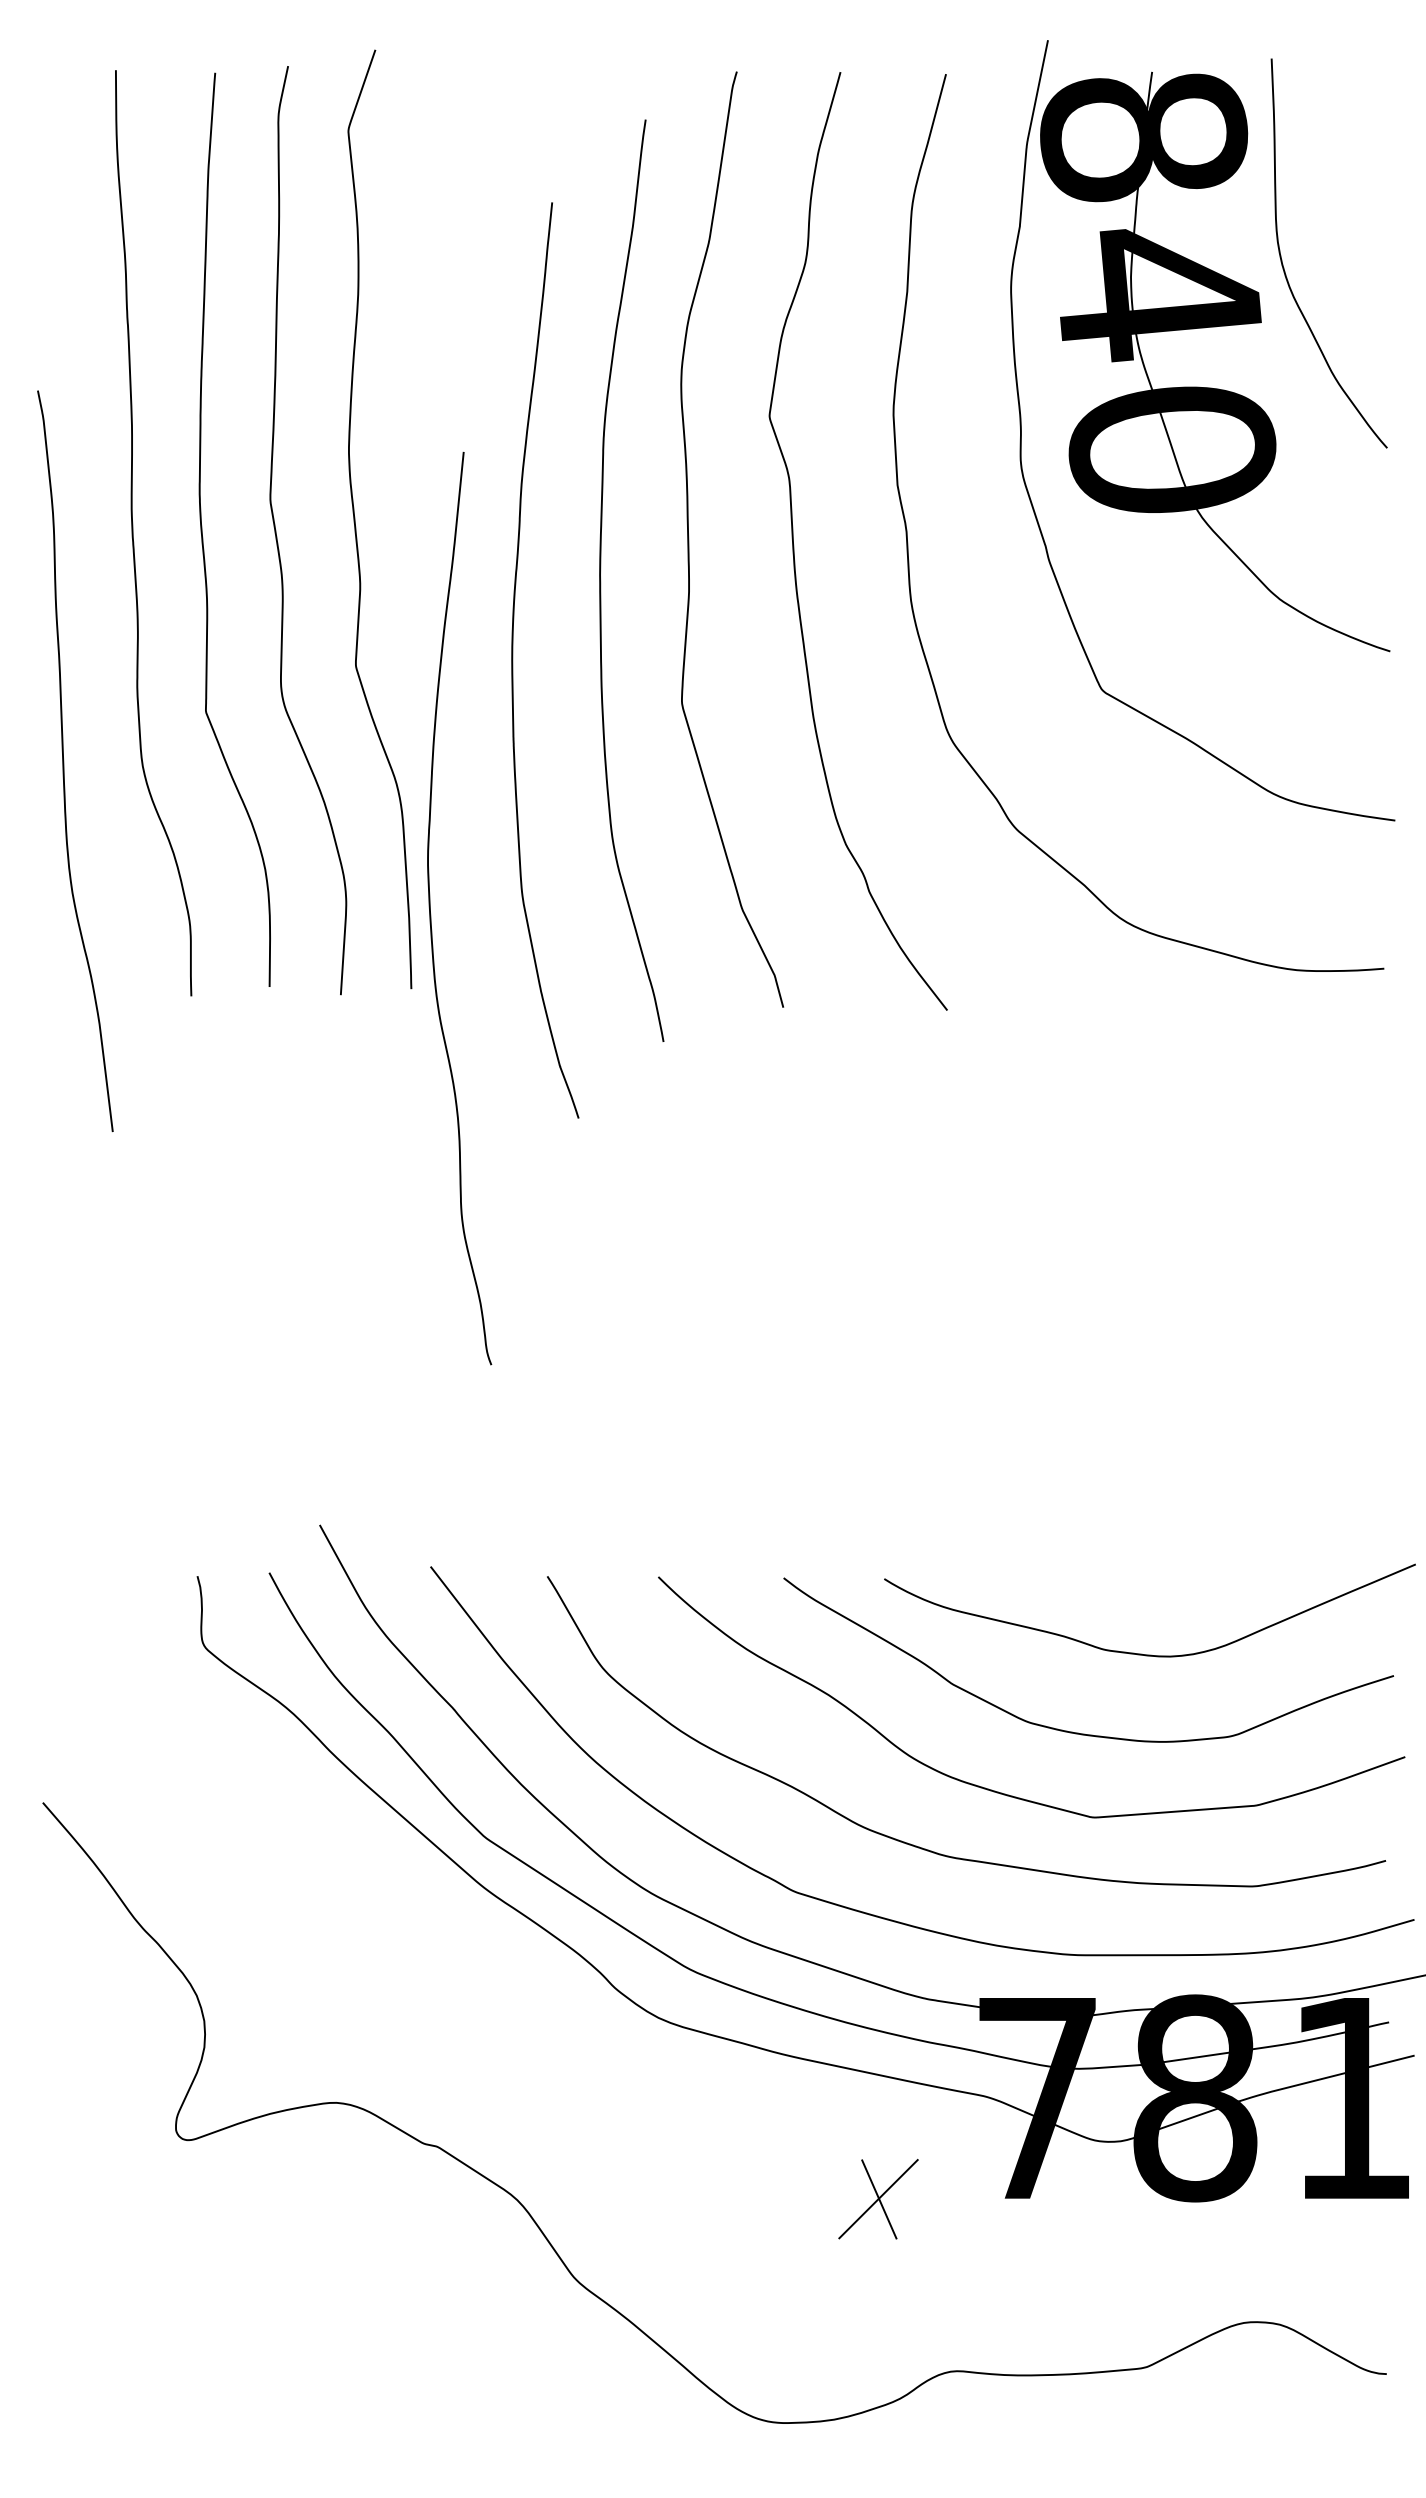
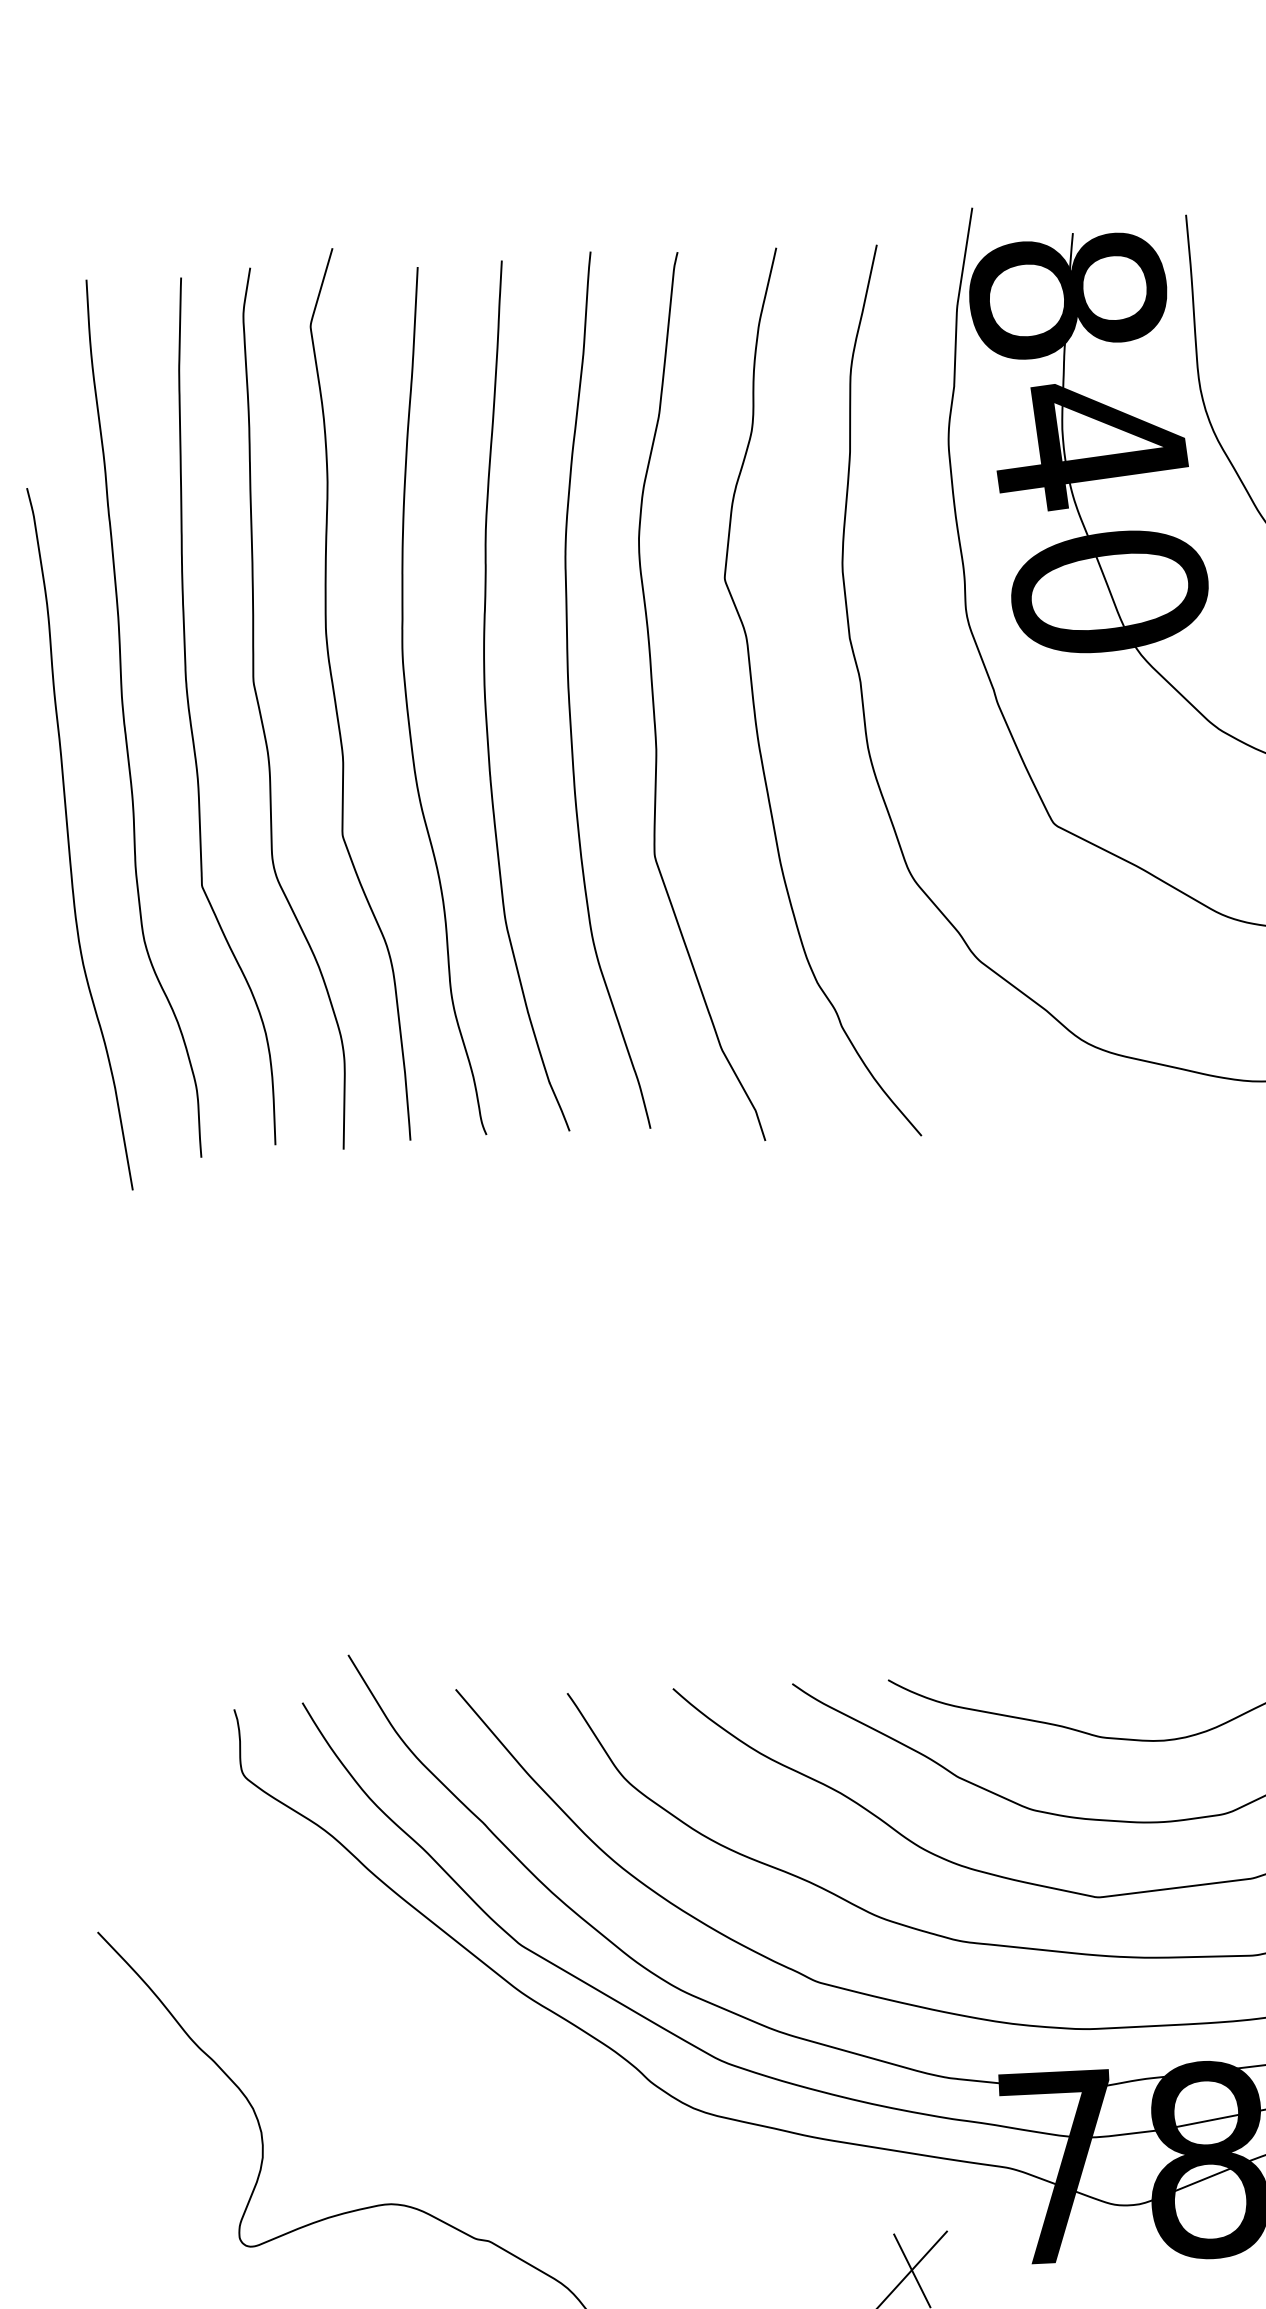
curve: (601, 580) -> (569, 692), moved
curve: (513, 660) -> (486, 698), moved
curve: (64, 760) -> (69, 838), moved
curve: (431, 914) -> (408, 708), moved

